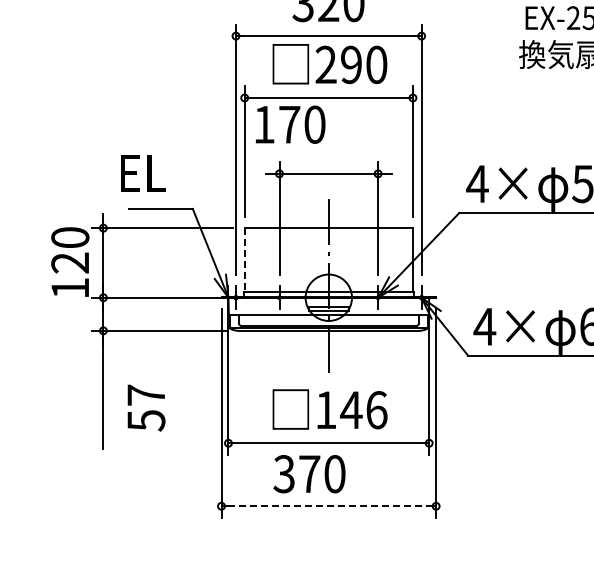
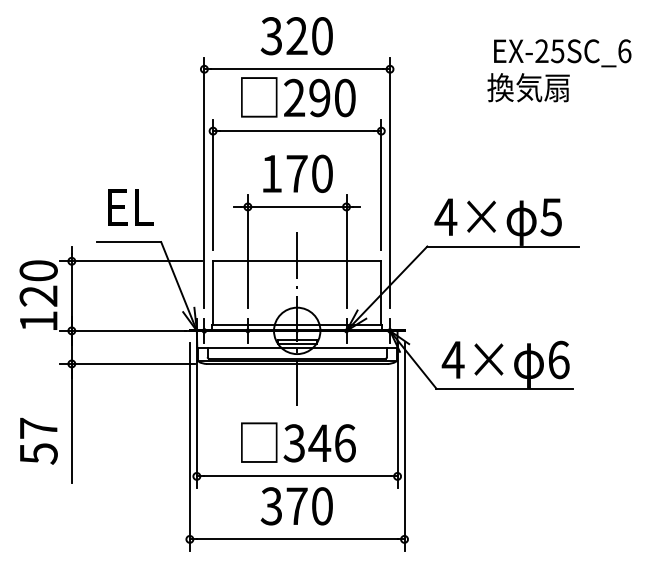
text: (290, 124) -> (297, 173), moved
text: (143, 173) -> (130, 207), moved
line: (245, 260) -> (213, 293), dashed -> solid
text: (146, 407) -> (38, 440), moved
text: (325, 410) -> (293, 443), 146 -> 346
text: (309, 474) -> (296, 506), moved
line: (329, 506) -> (297, 539), dashed -> solid

